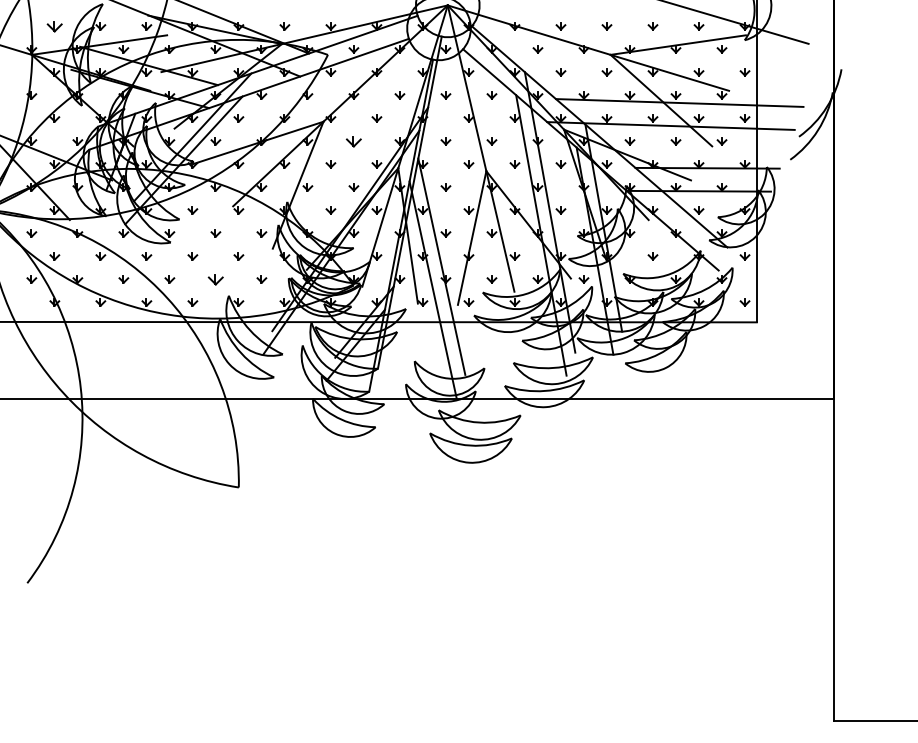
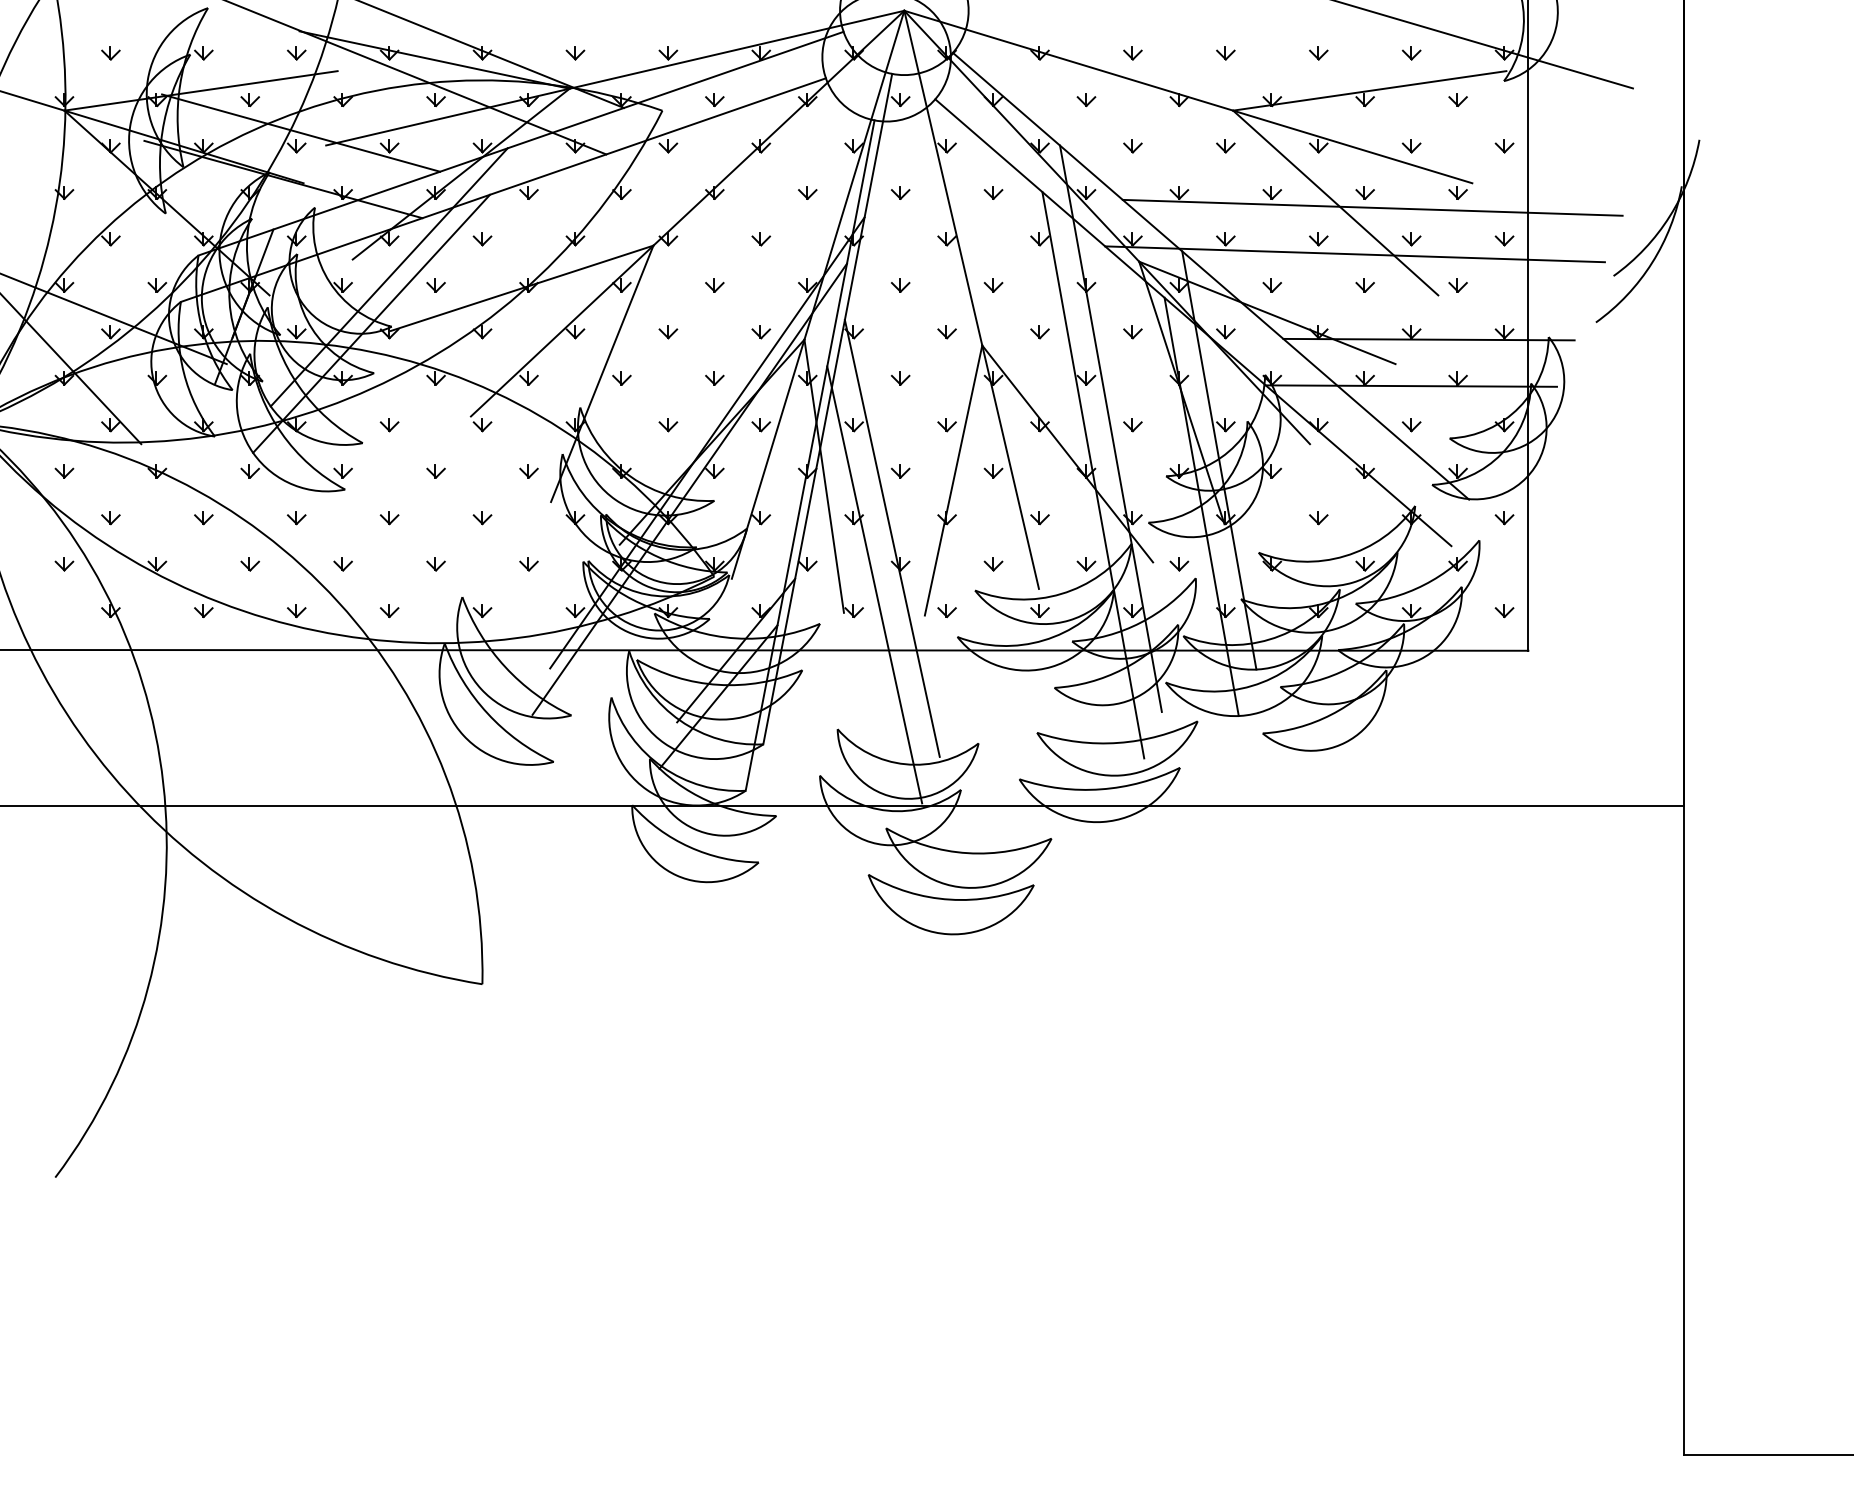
part: (54, 26) -> (110, 53), size x0.62
part: (353, 141) -> (713, 285), size x0.62
part: (215, 279) -> (435, 564), size x0.62

